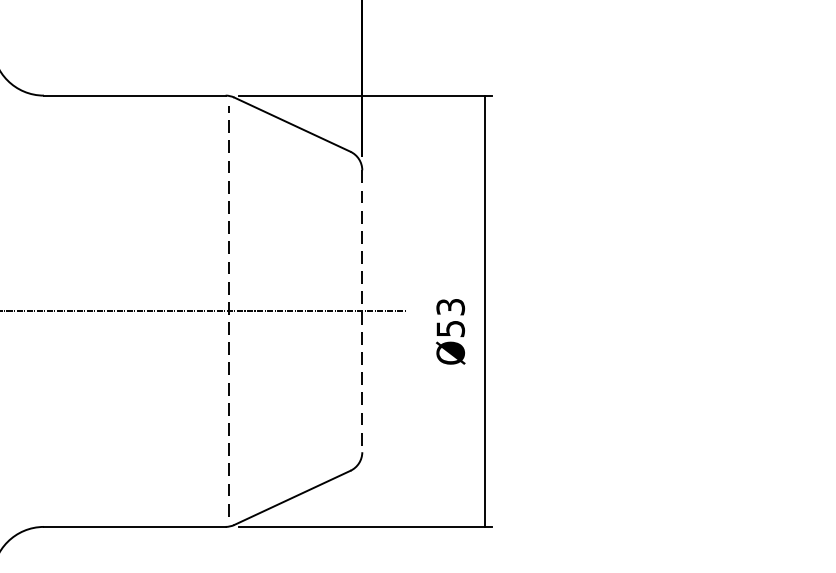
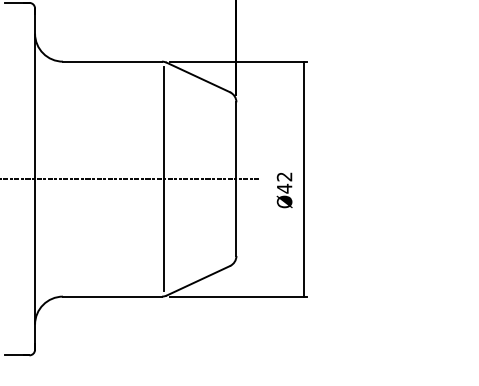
line: (228, 311) -> (163, 179), dashed -> solid
line: (362, 311) -> (236, 179), dashed -> solid
text: (450, 317) -> (284, 182), Ø53 -> Ø42

